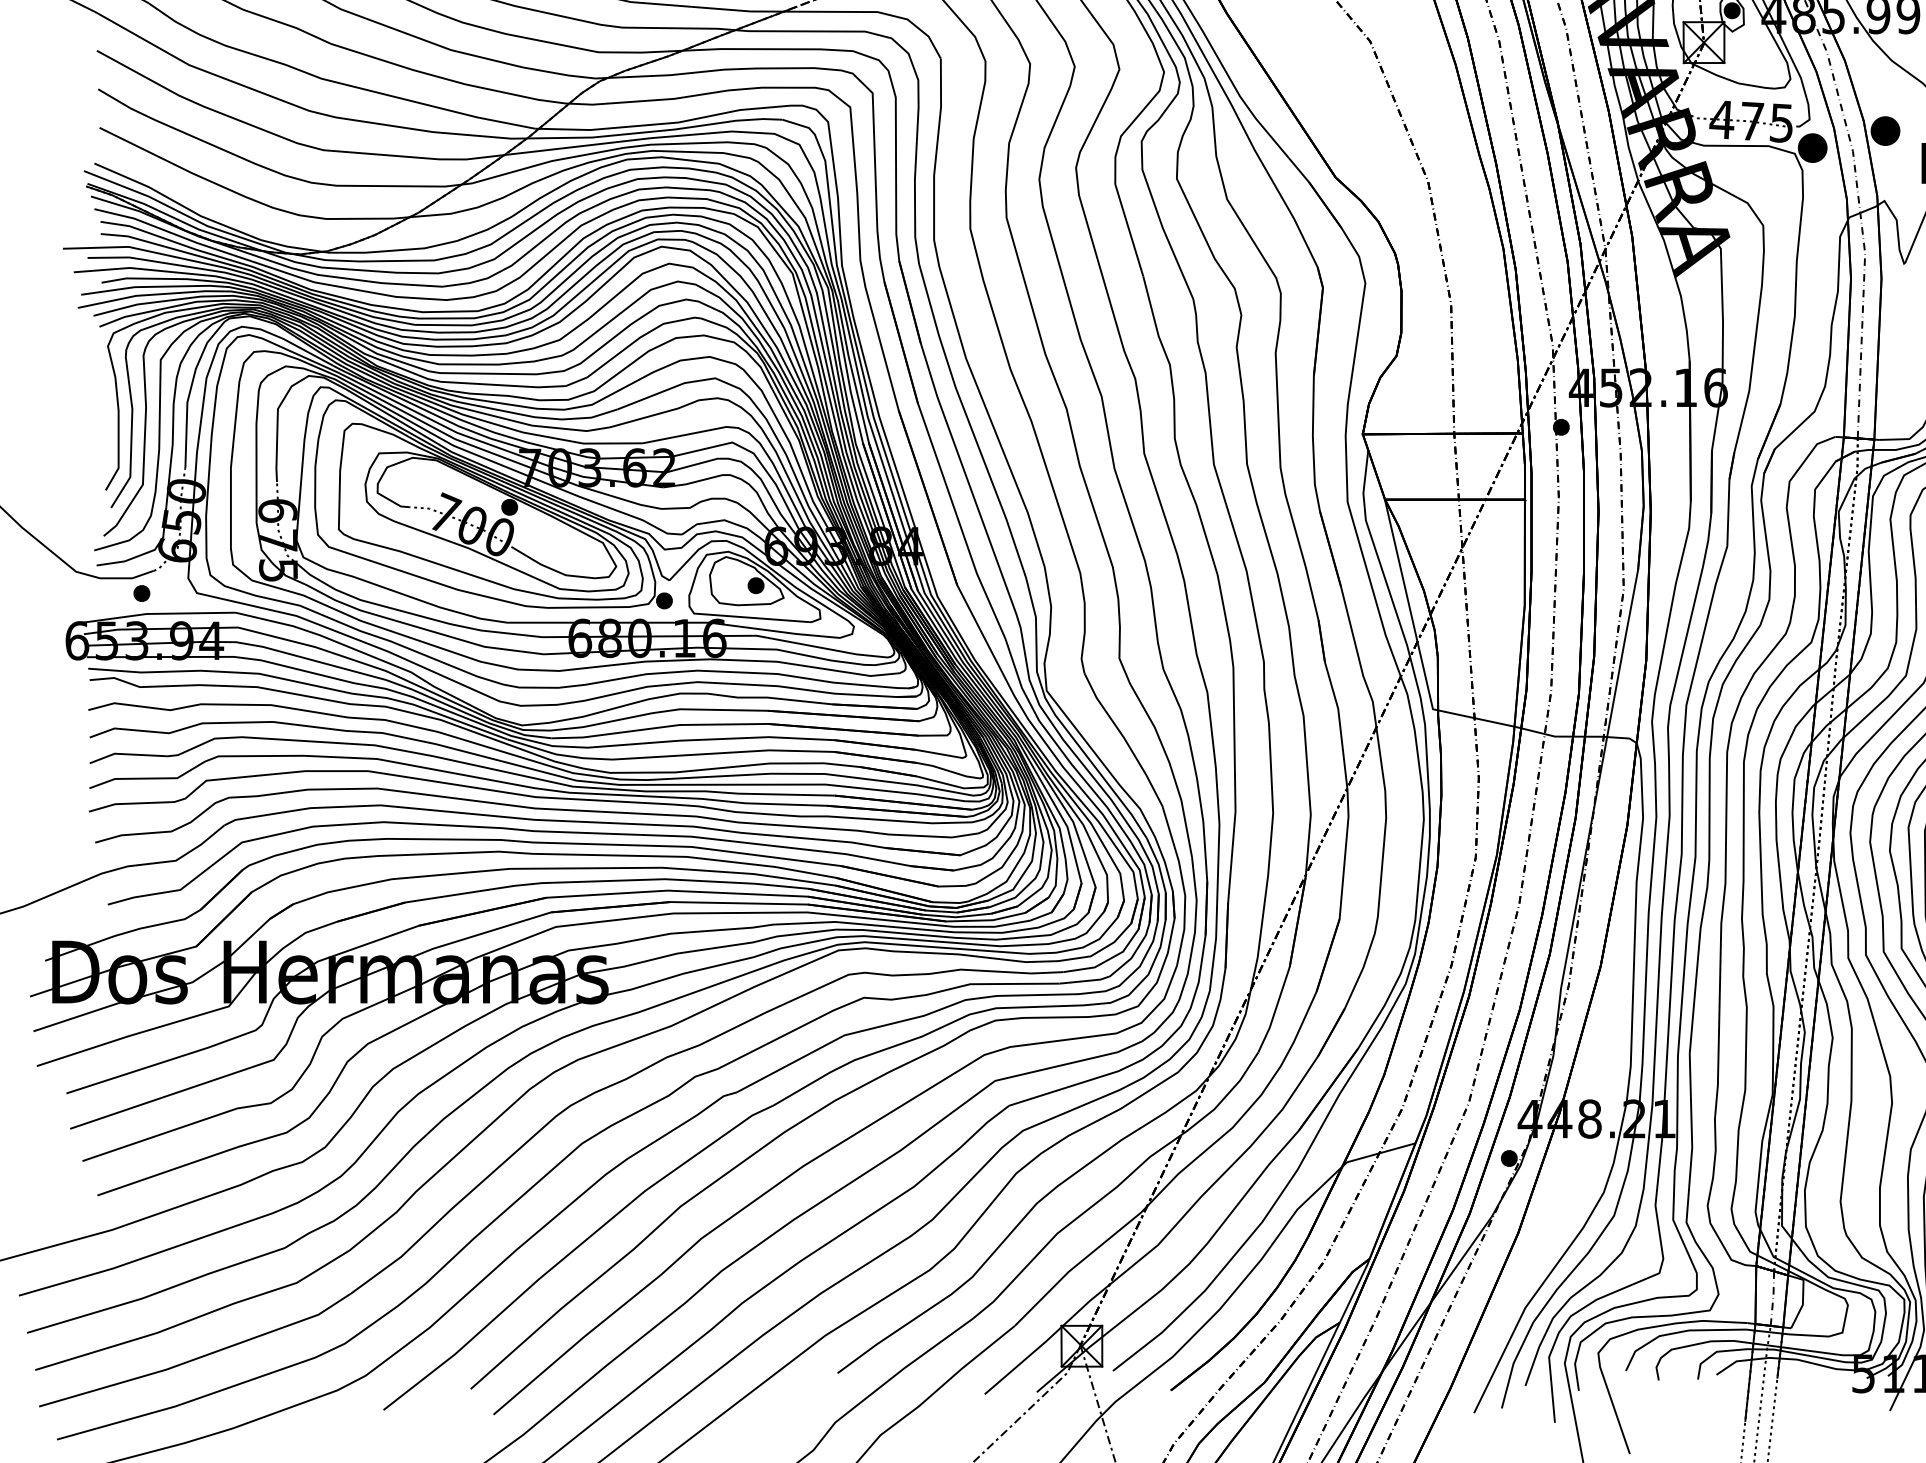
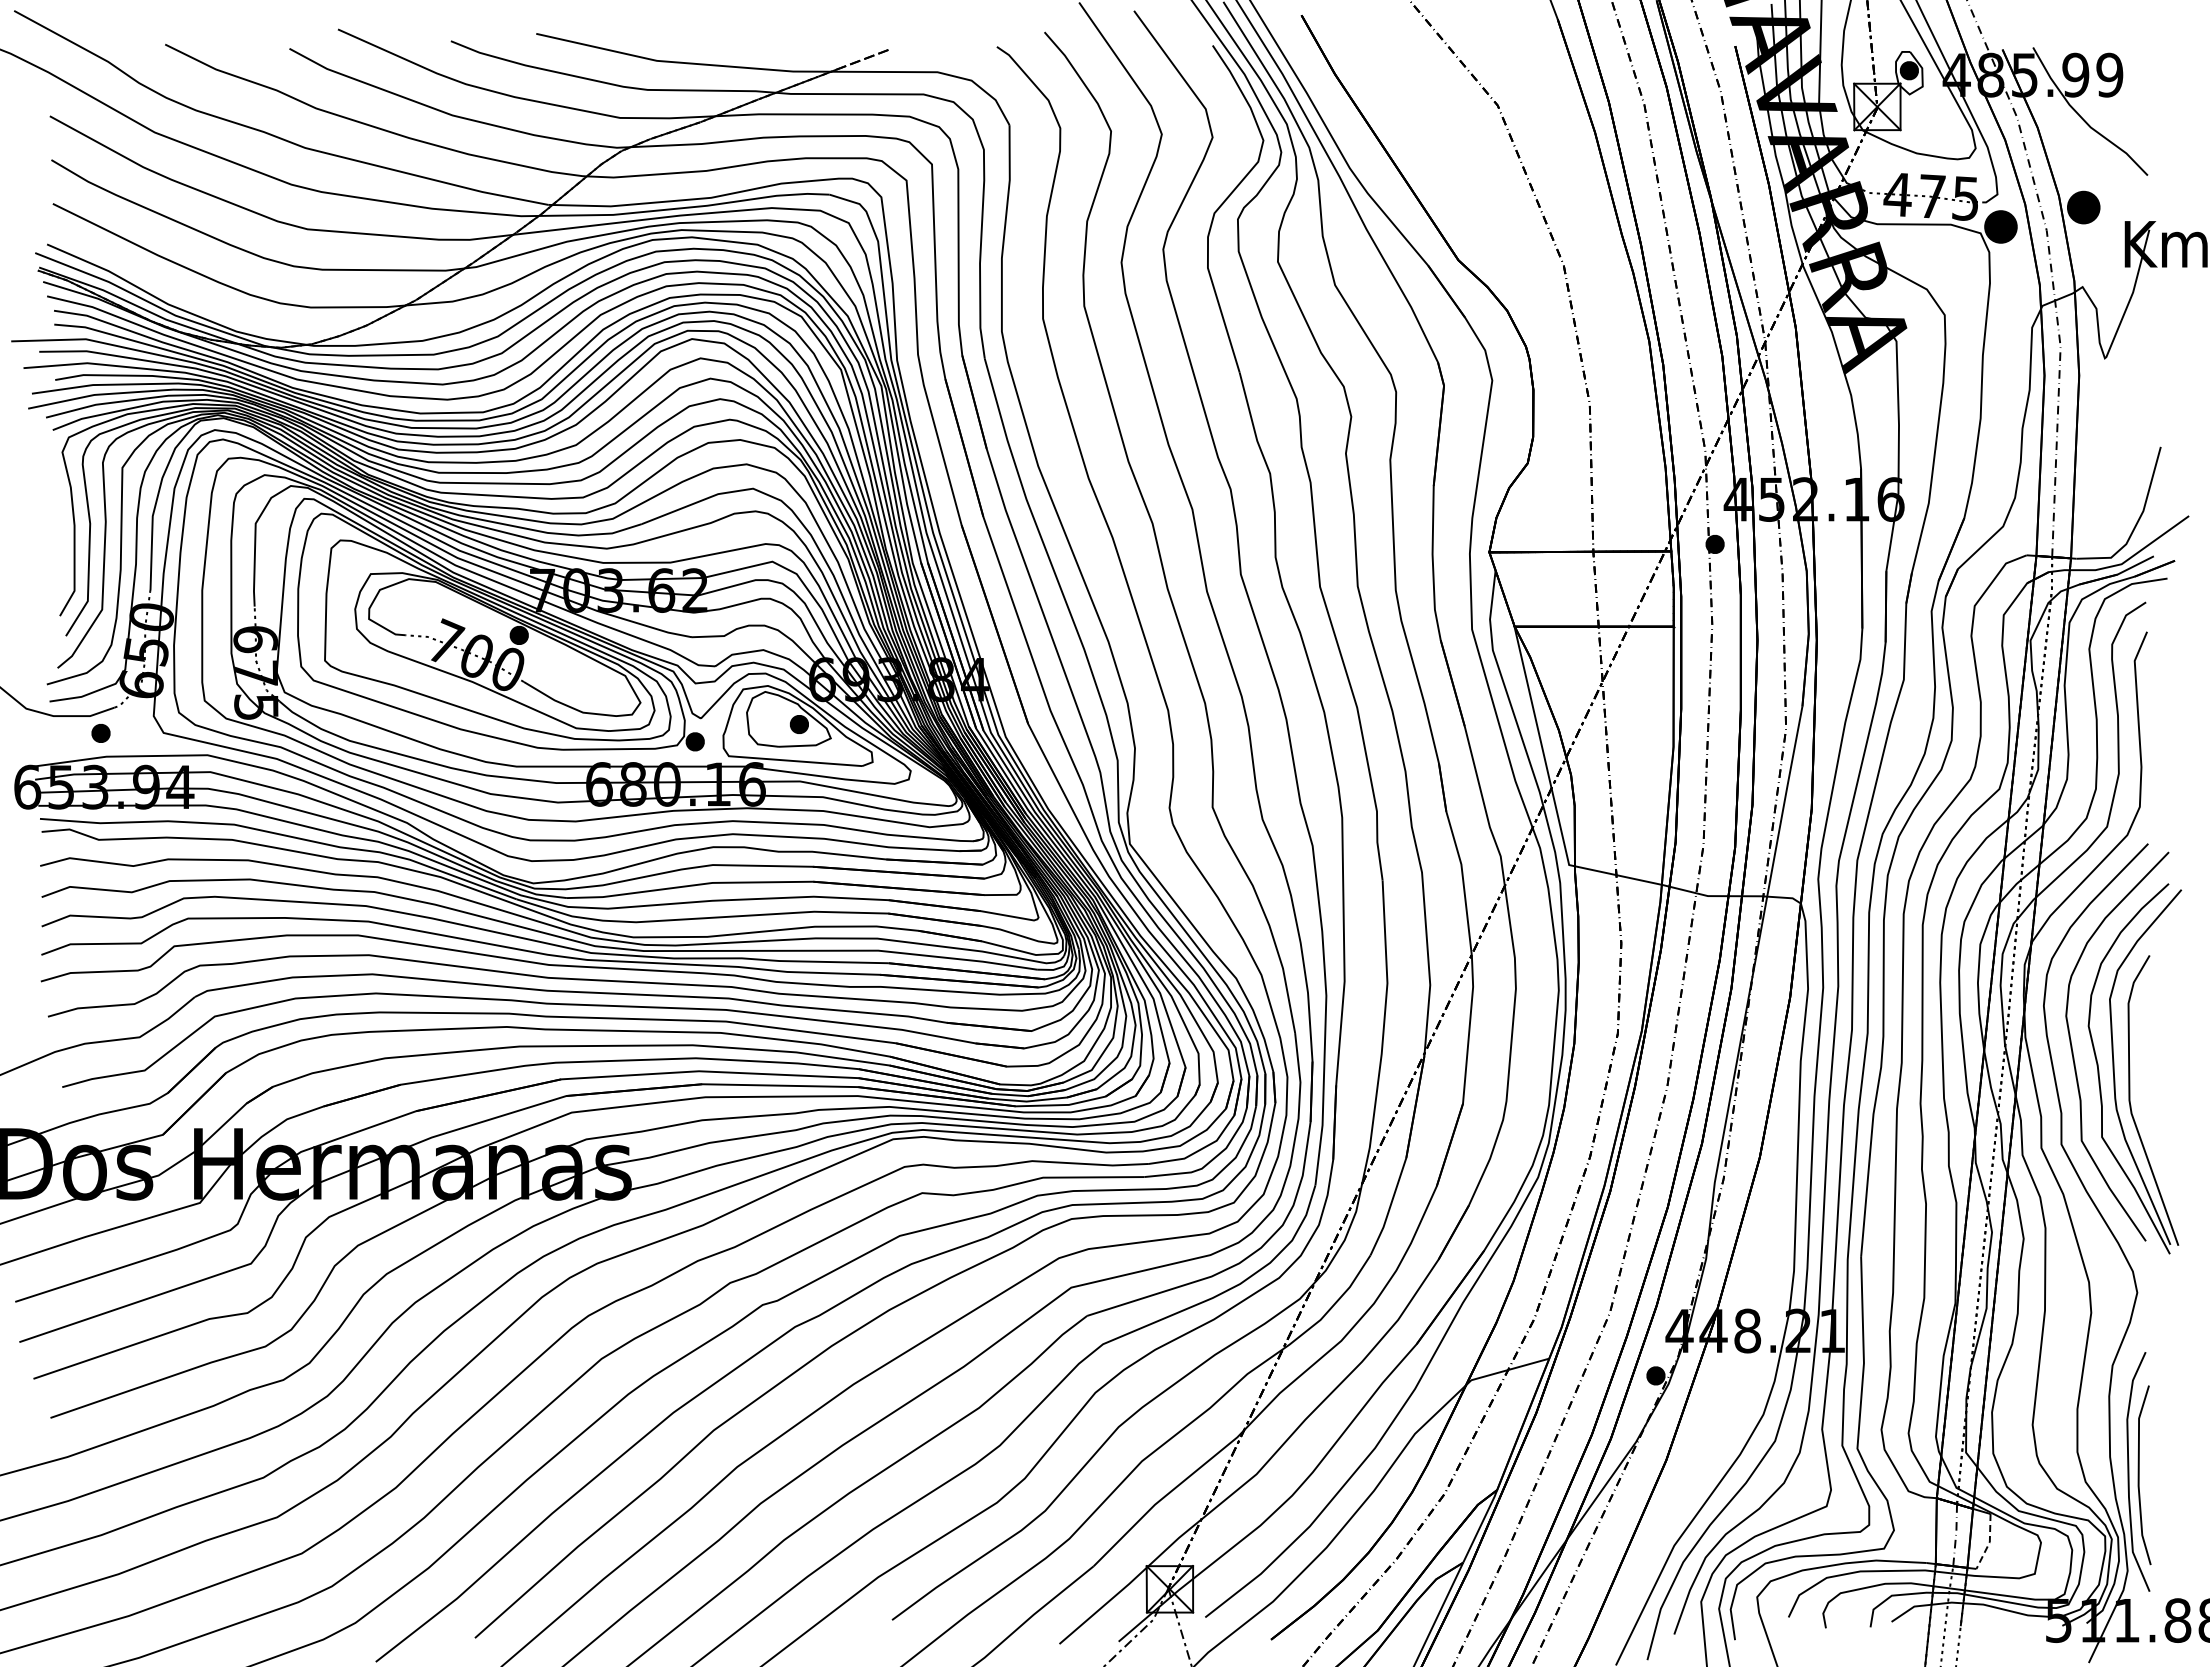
line: (1802, 1305) -> (1989, 1542), solid -> dashed

